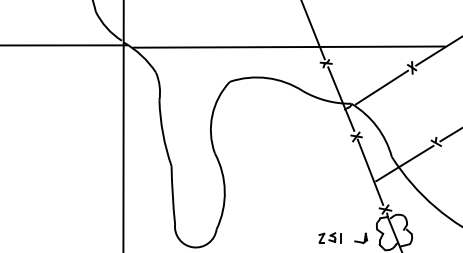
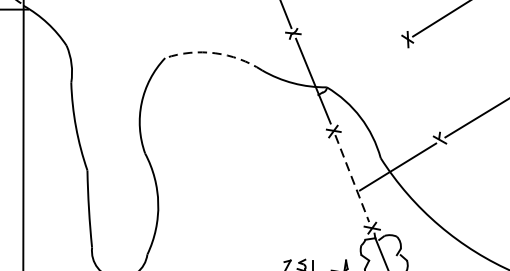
line: (288, 46) -> (243, 11), removed
arc: (267, 78) -> (215, 53), solid -> dashed
line: (382, 87) -> (368, 65), removed
line: (370, 172) -> (352, 178), solid -> dashed

